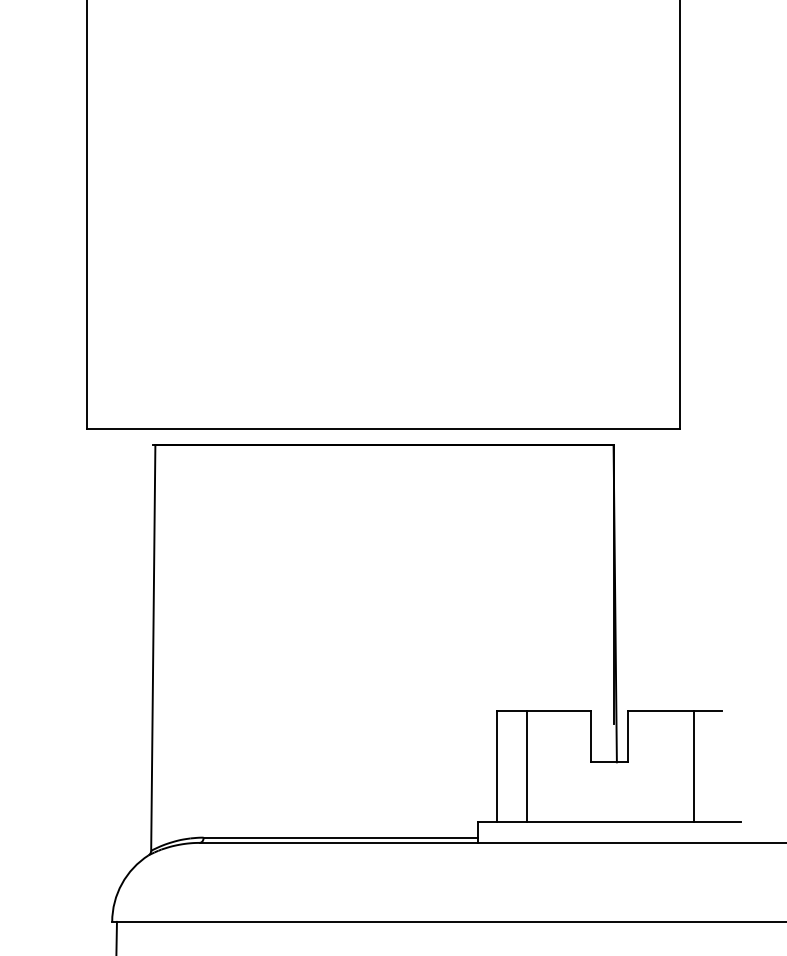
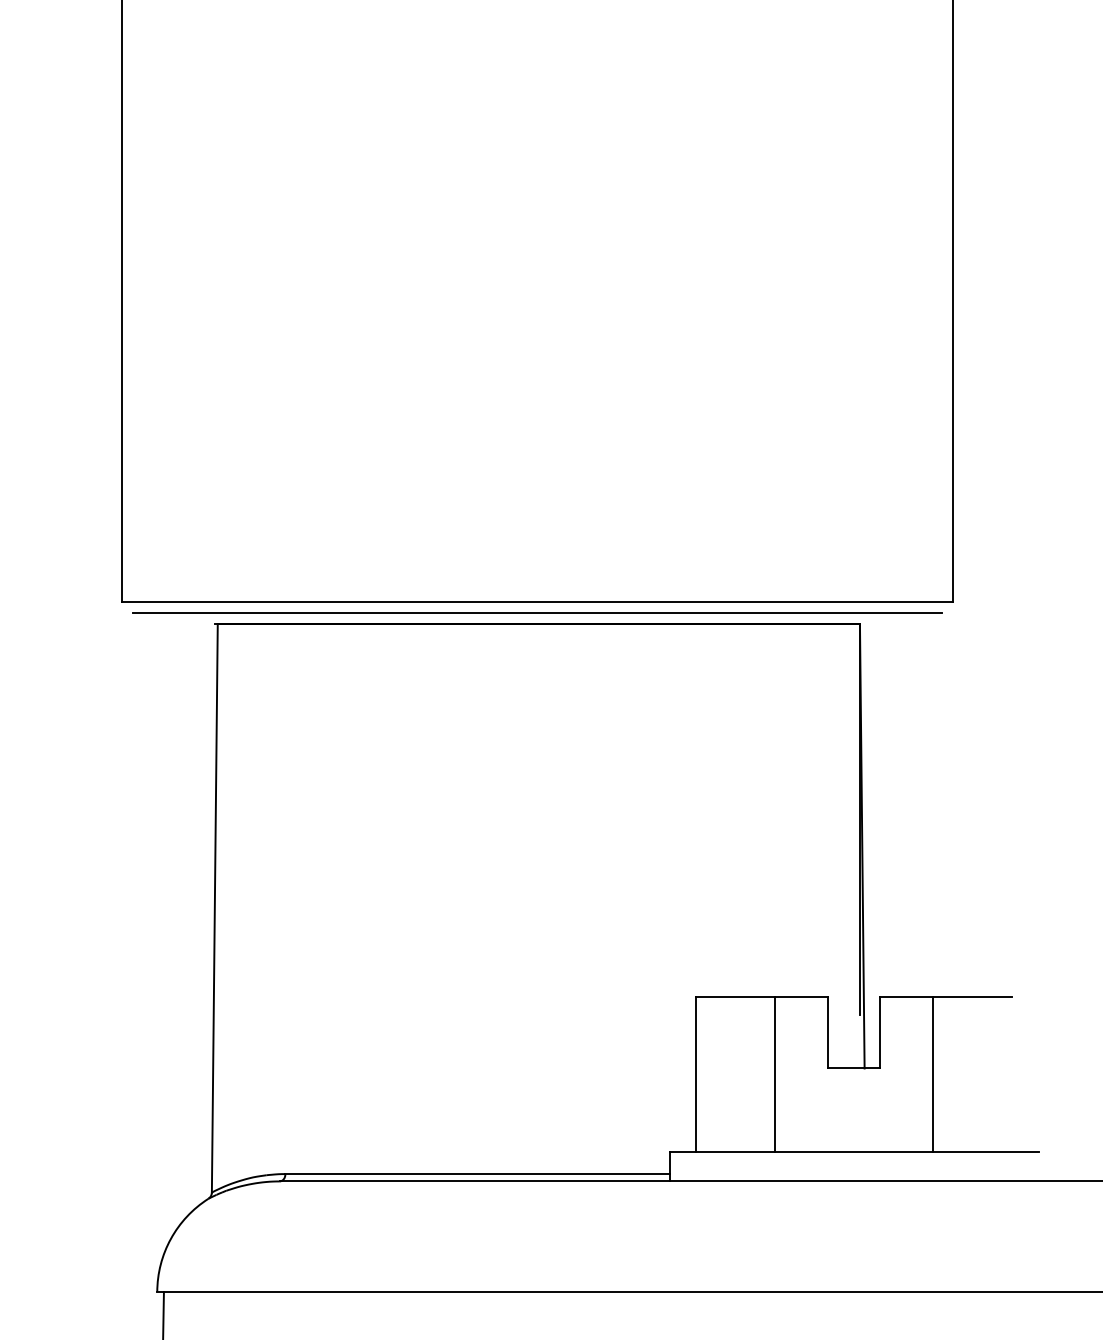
line: (383, 436) -> (537, 612), added
line: (526, 765) -> (775, 1073), moved
line: (693, 765) -> (933, 1073), moved

